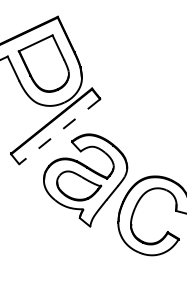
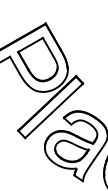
line: (59, 131) -> (53, 110), dashed -> solid

